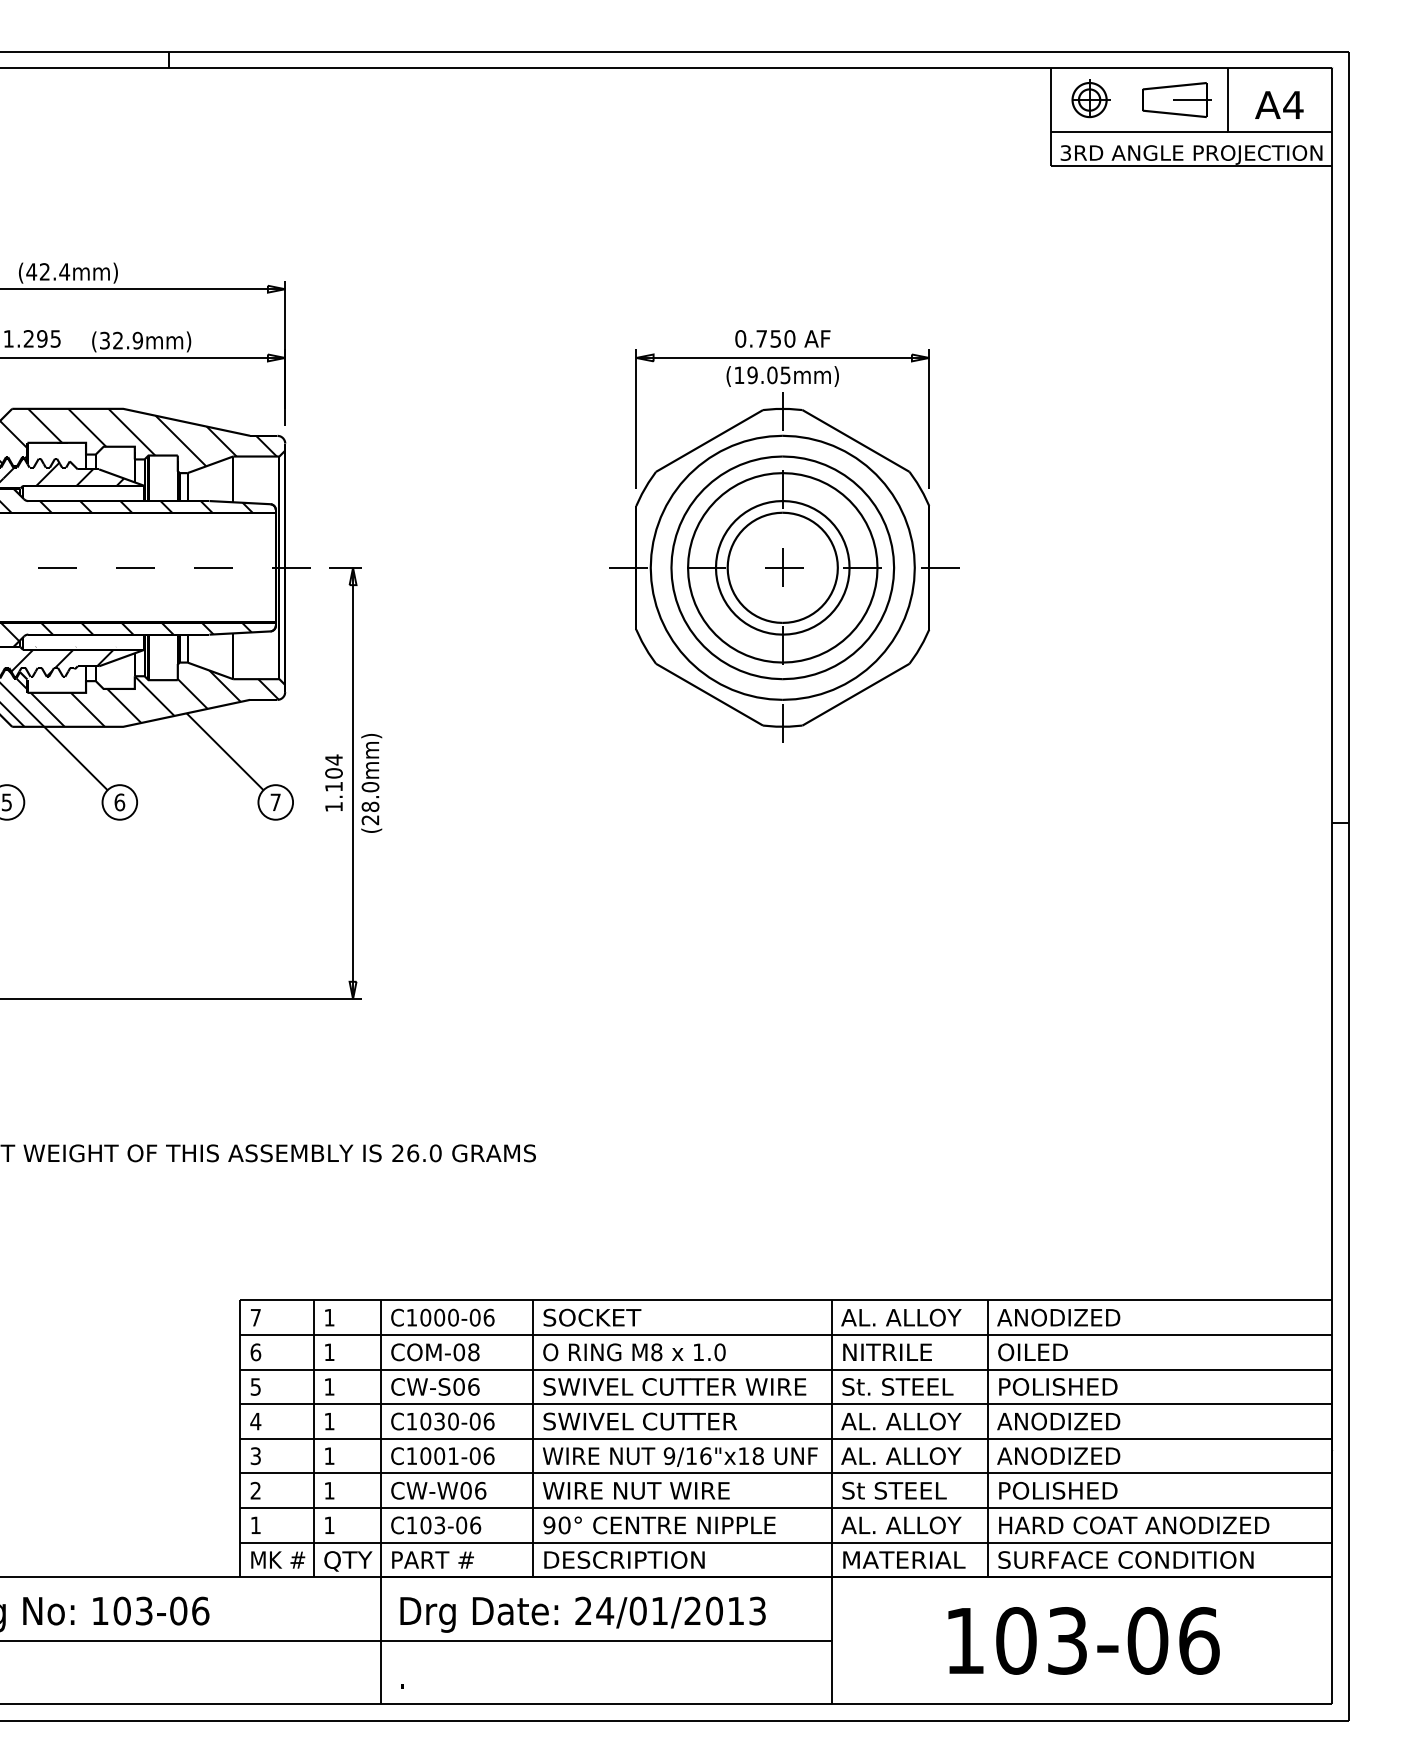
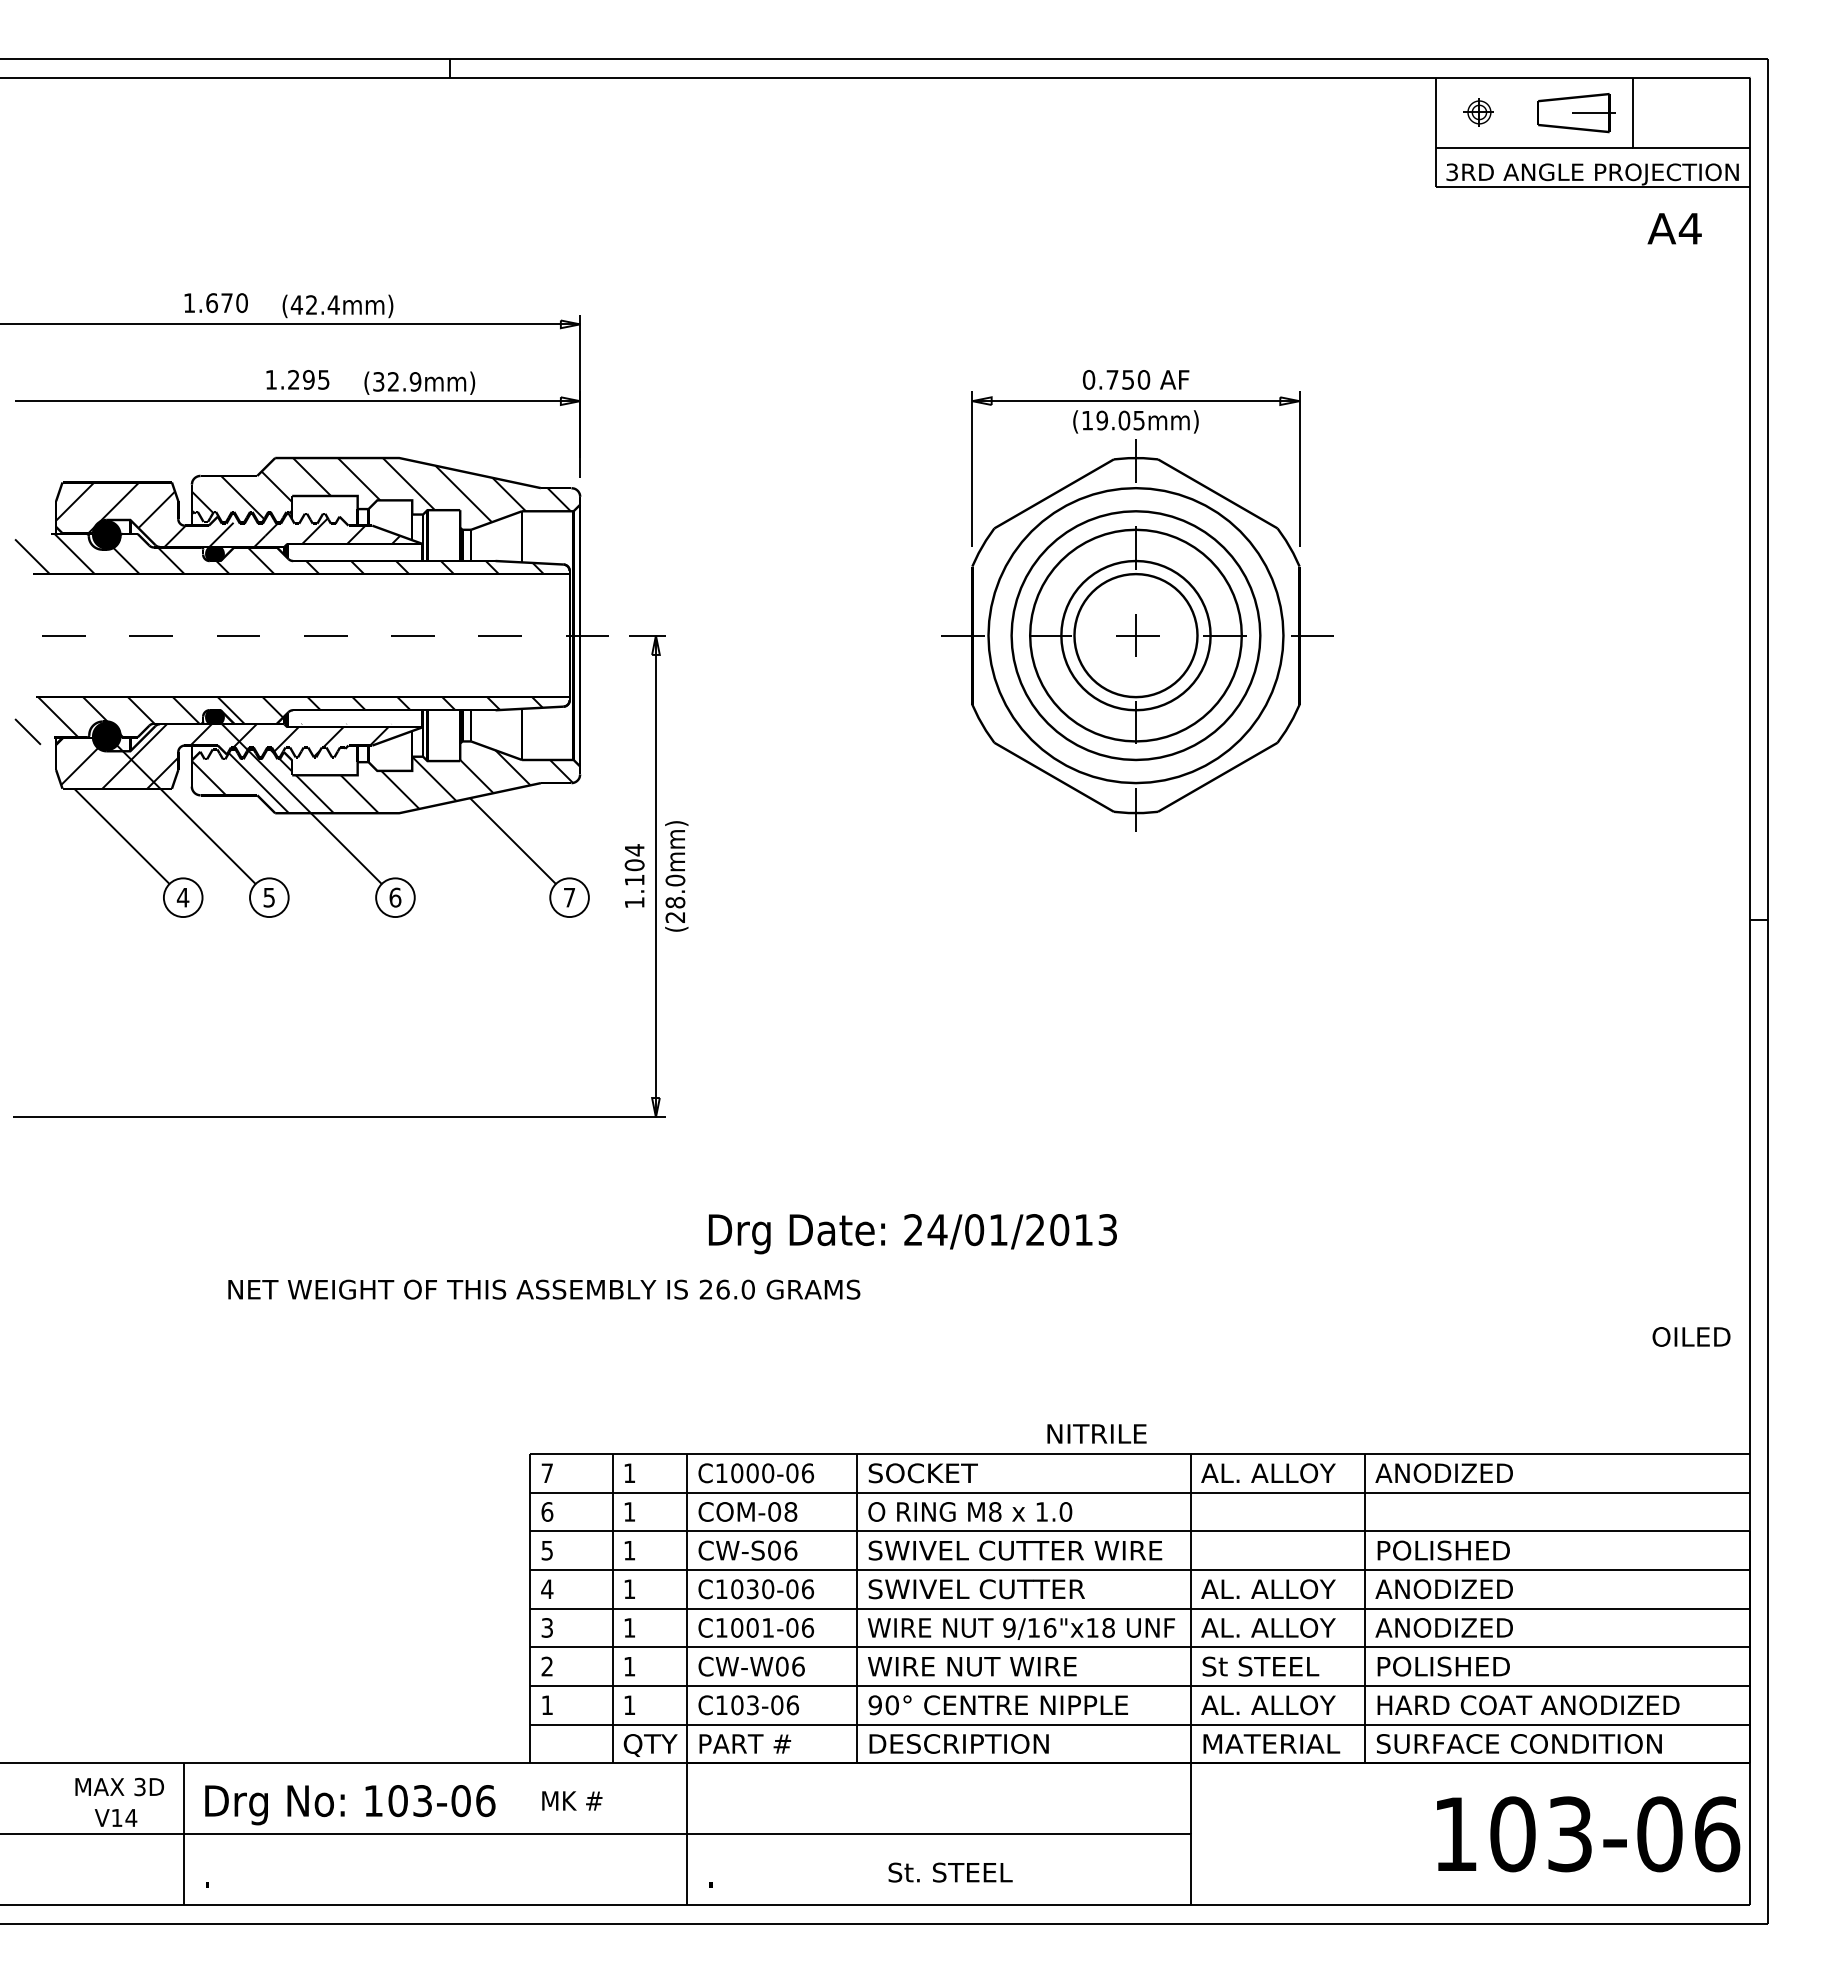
part: (1091, 98) -> (1480, 111), size x0.6
text: (1279, 104) -> (1674, 228), moved
text: (887, 1351) -> (1096, 1433), moved
text: (1033, 1351) -> (1691, 1336), moved
text: (897, 1386) -> (950, 1872), moved
text: (278, 1559) -> (572, 1800), moved
text: (582, 1615) -> (912, 1234), moved
text: (1084, 1641) -> (1588, 1834), moved

